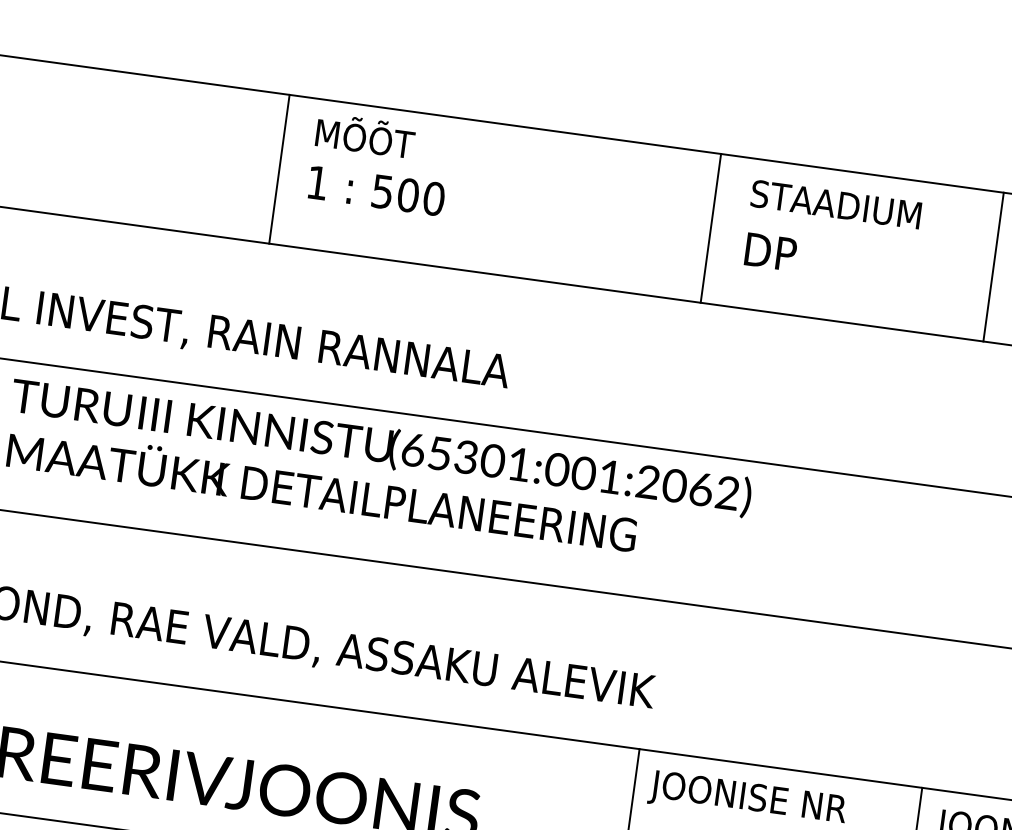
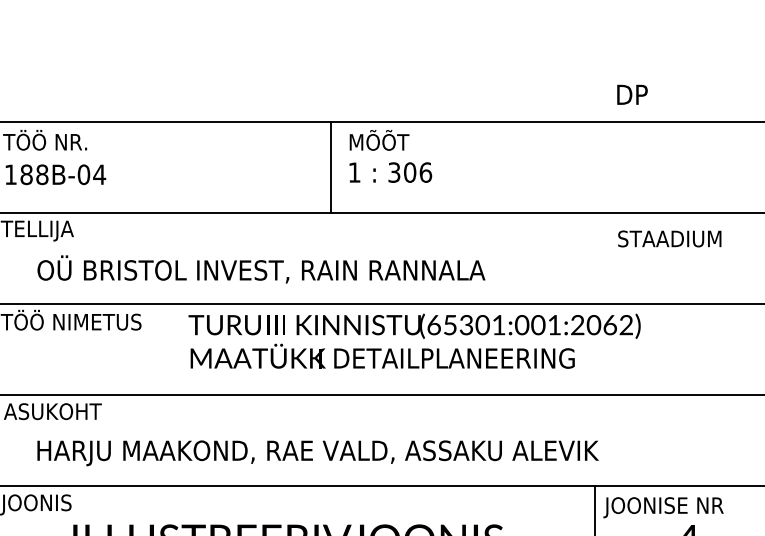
text: (409, 195) -> (410, 172), 500 -> 306
text: (835, 203) -> (669, 238), moved
line: (710, 228) -> (594, 167), removed
text: (770, 251) -> (632, 94), moved

